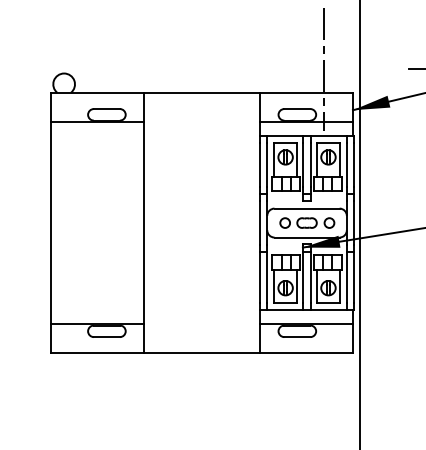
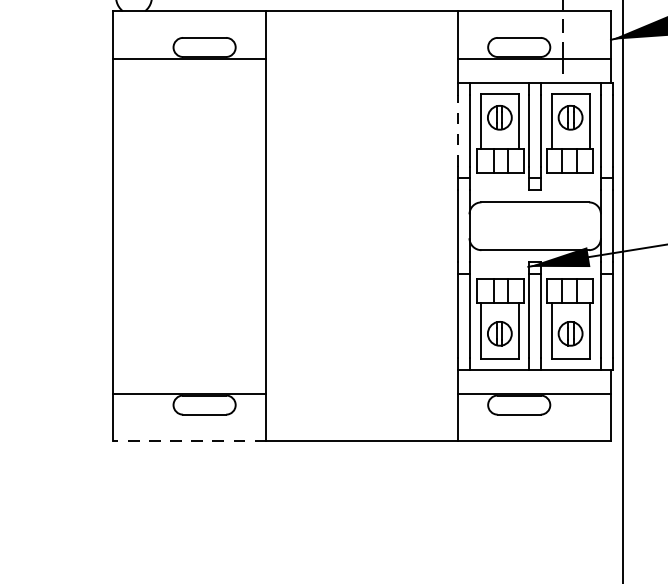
line: (260, 165) -> (458, 131), solid -> dashed
part: (307, 222) -> (535, 225), removed
line: (97, 353) -> (189, 441), solid -> dashed

